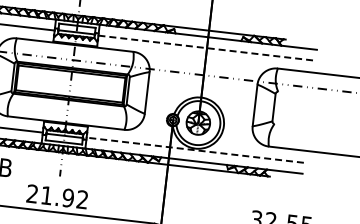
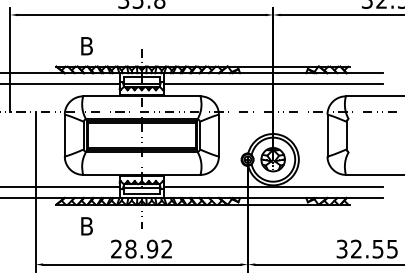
line: (207, 48) -> (273, 84), dashed -> solid
line: (194, 149) -> (272, 186), dashed -> solid
text: (46, 194) -> (130, 248), 21.92 -> 28.92

